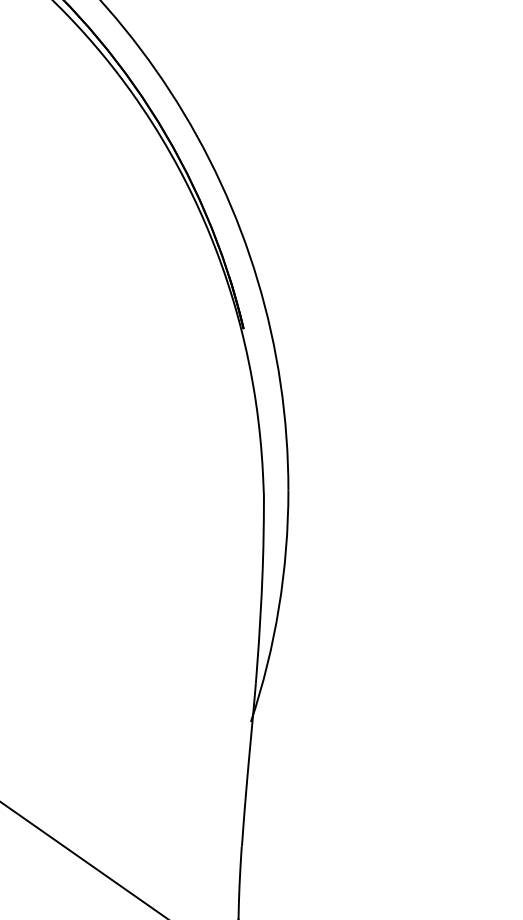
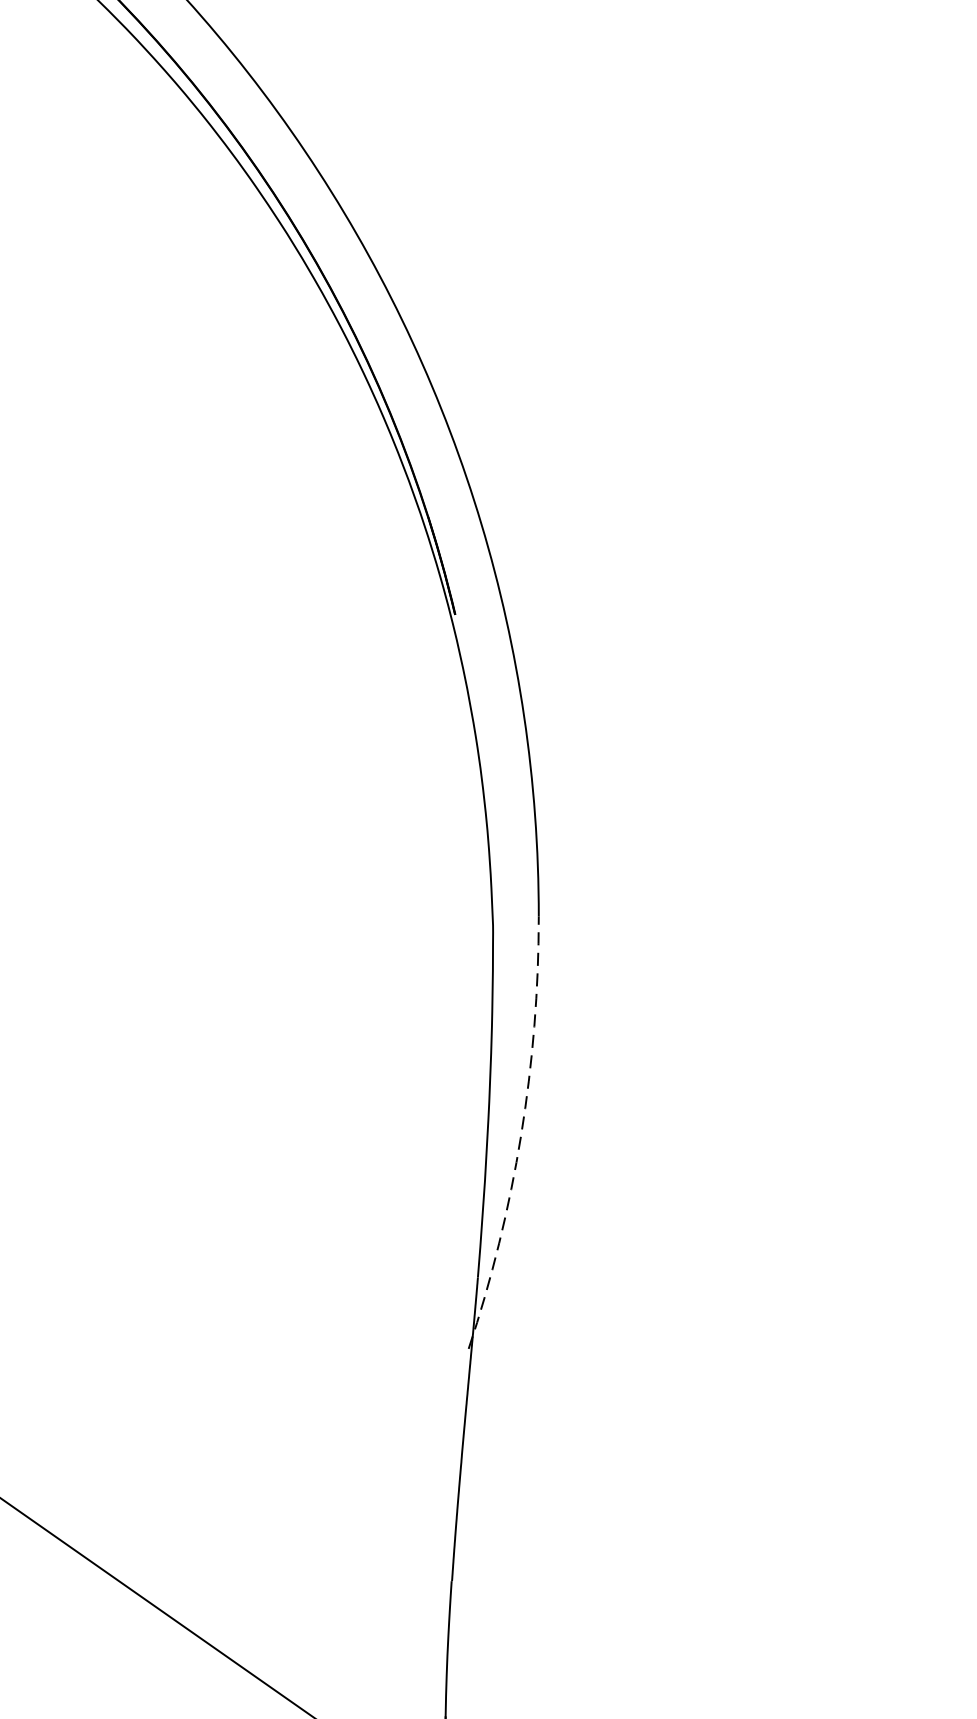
arc: (278, 607) -> (520, 1135), solid -> dashed

